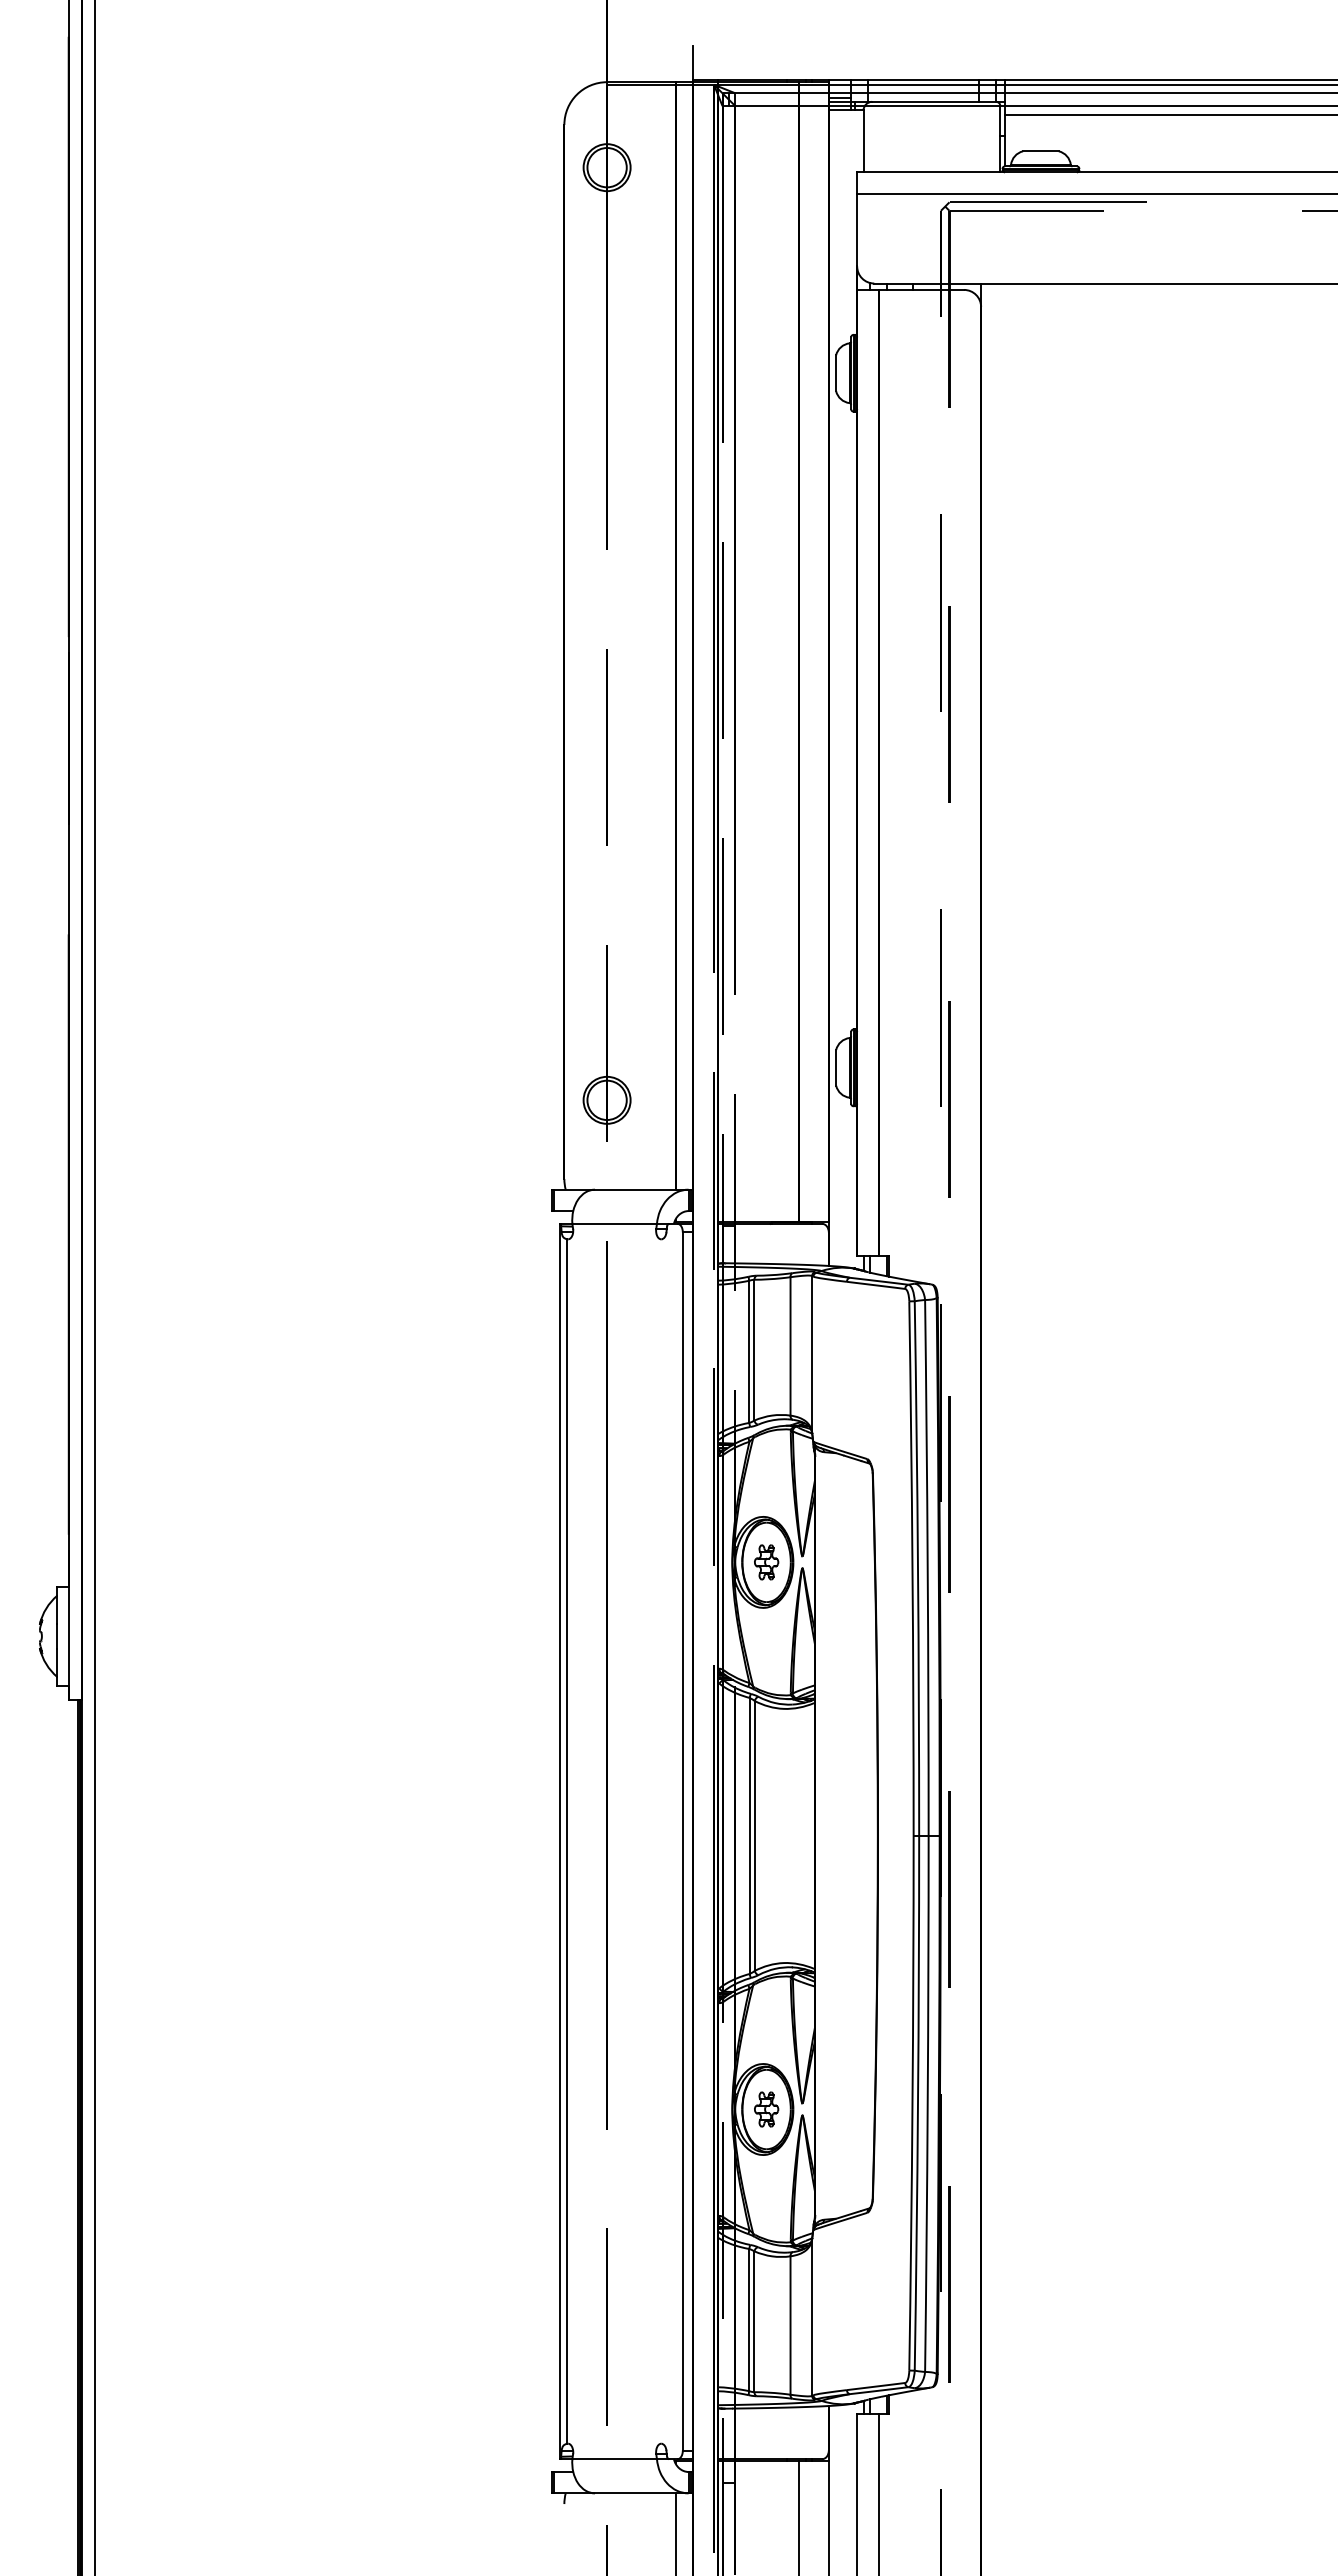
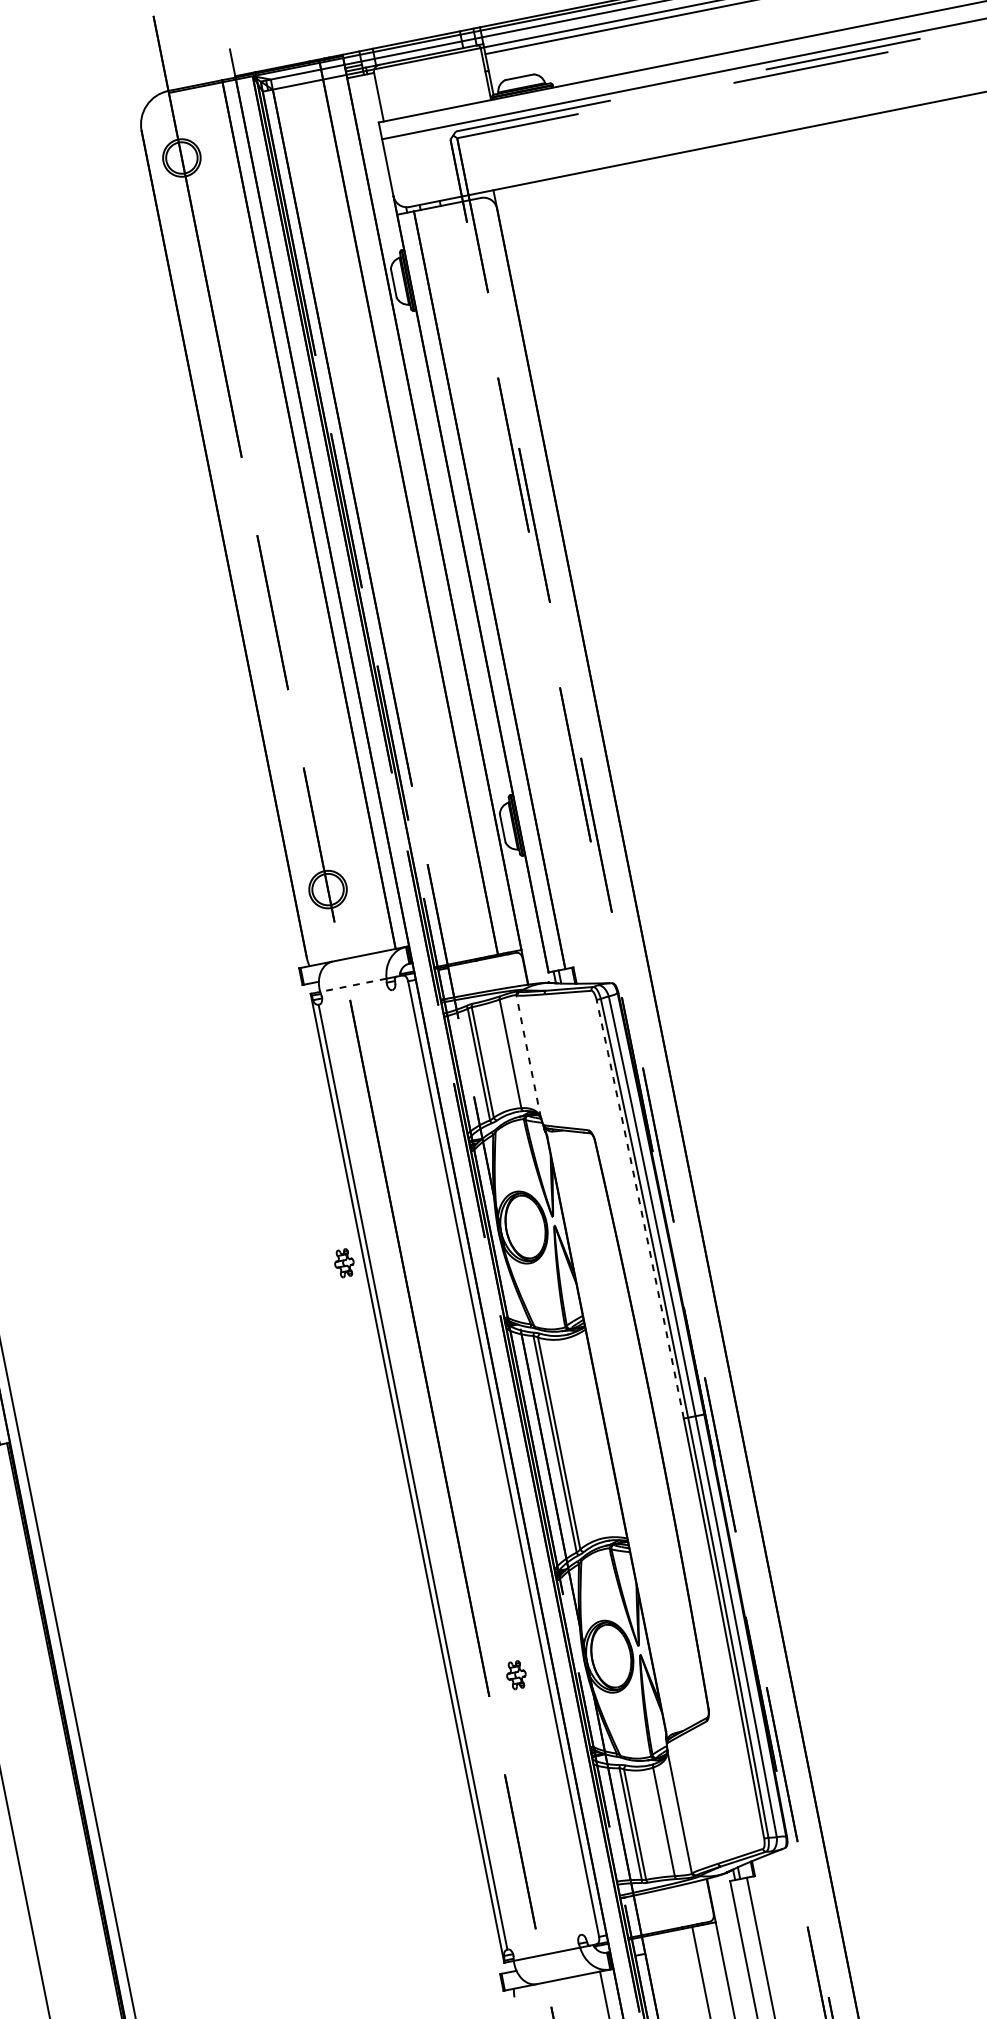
line: (614, 1223) -> (353, 985), solid -> dashed
line: (812, 1353) -> (528, 1055), solid -> dashed
part: (766, 1562) -> (344, 1263), moved
arc: (912, 1568) -> (641, 1208), solid -> dashed
part: (766, 2109) -> (516, 1675), moved

